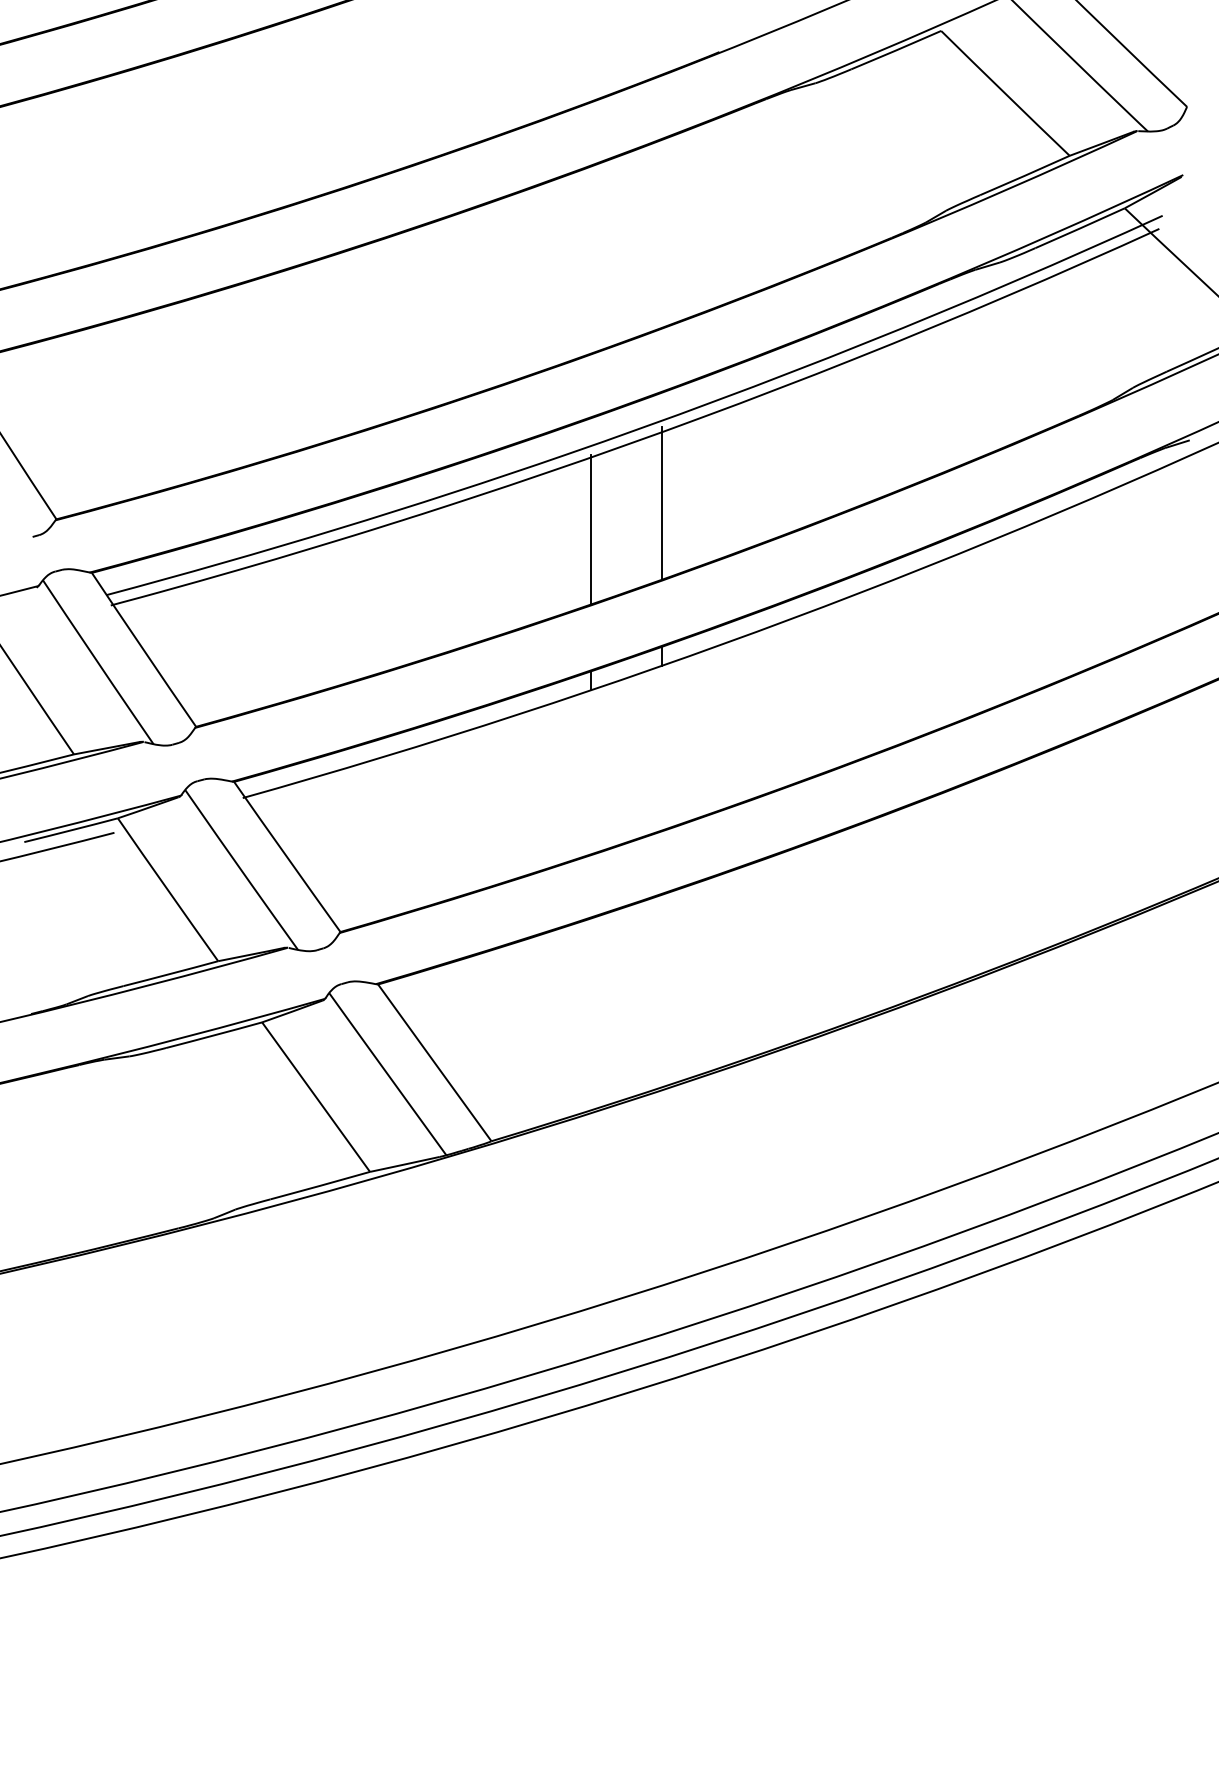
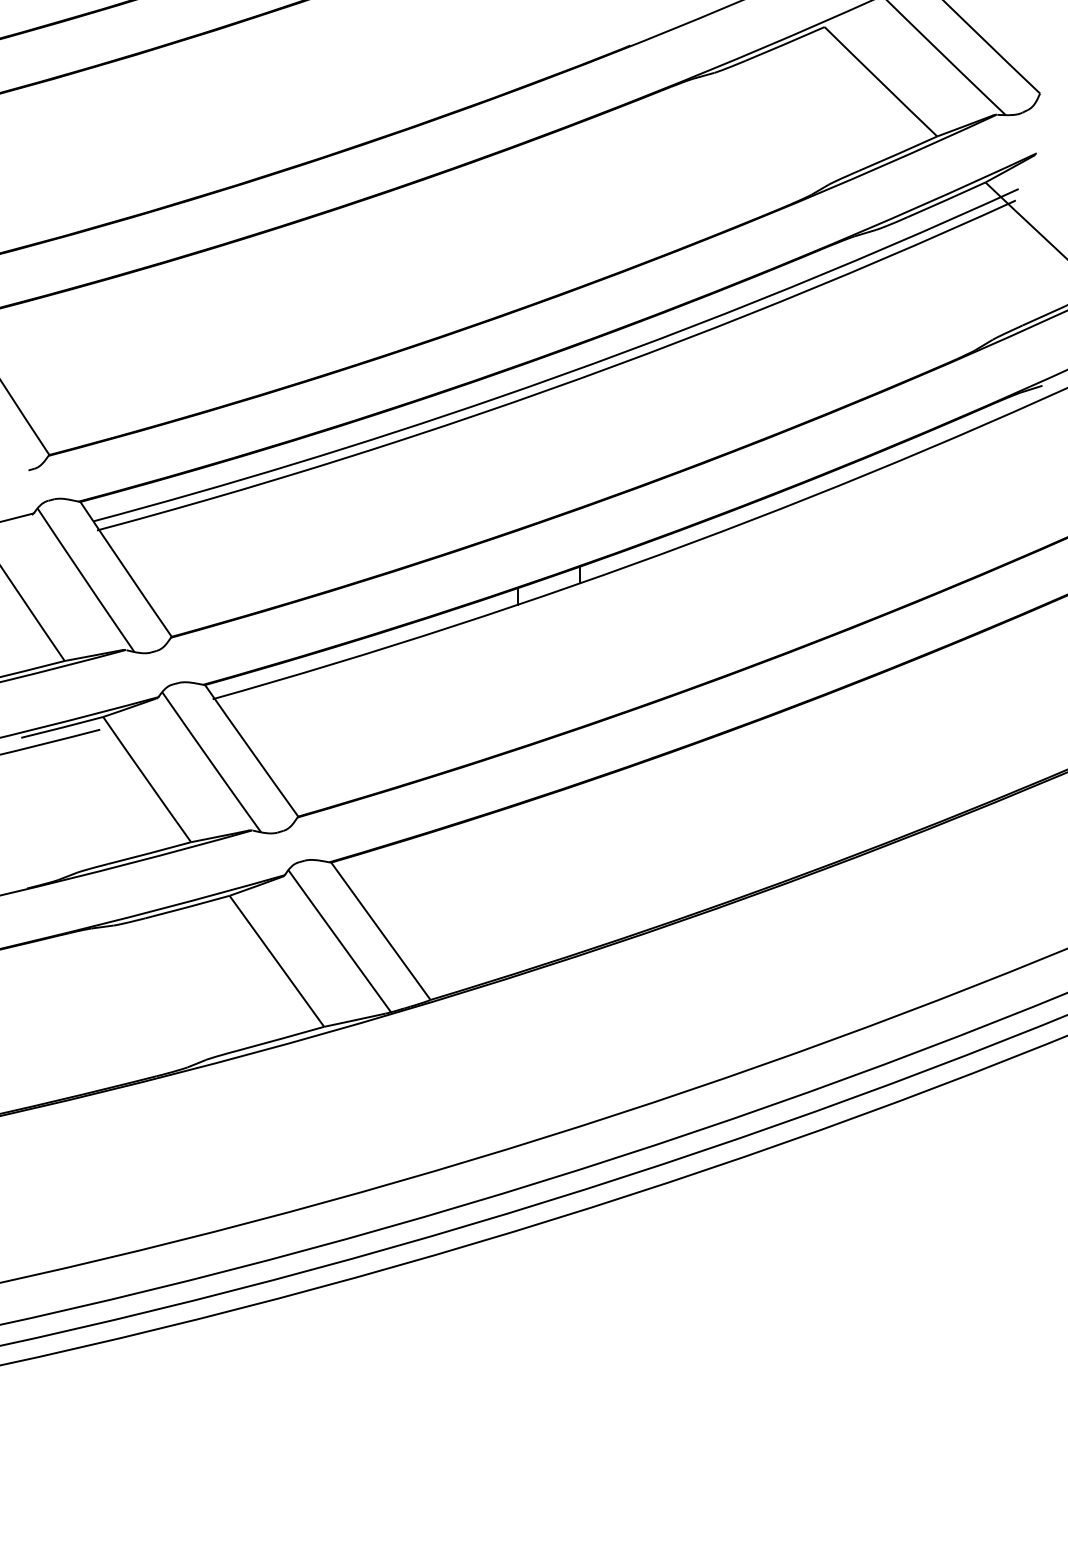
line: (662, 502) -> (580, 440), removed
line: (590, 529) -> (517, 463), removed

